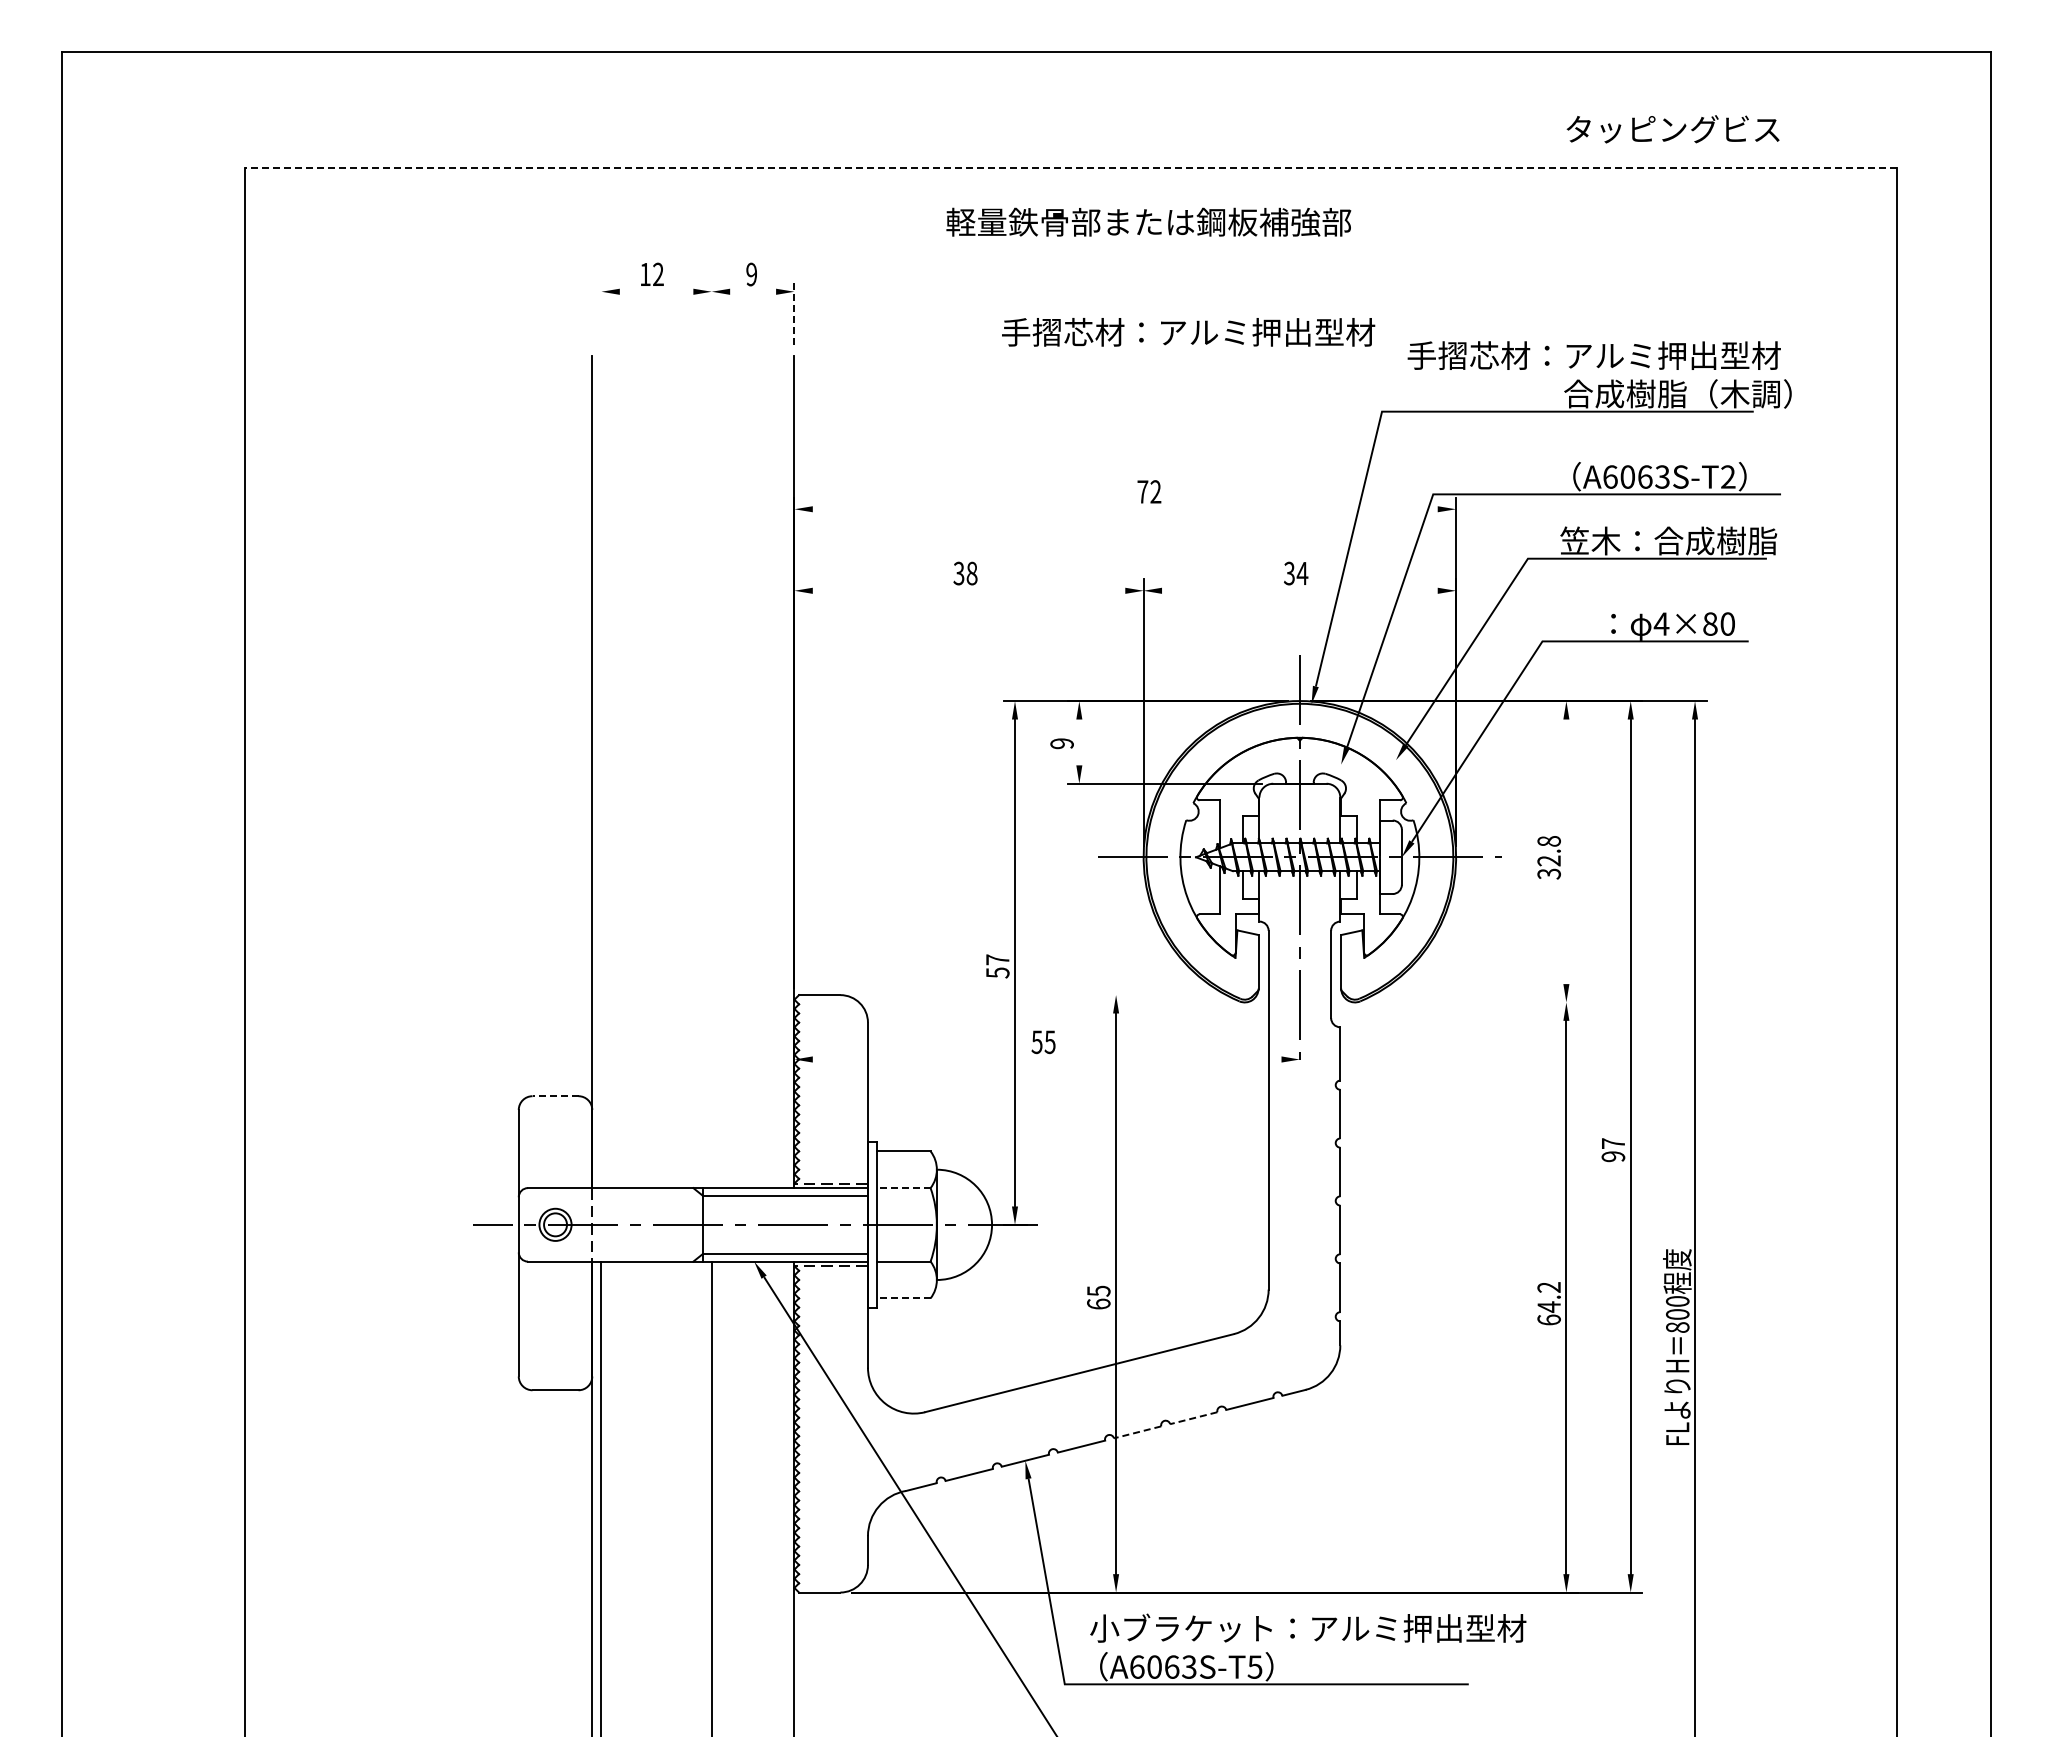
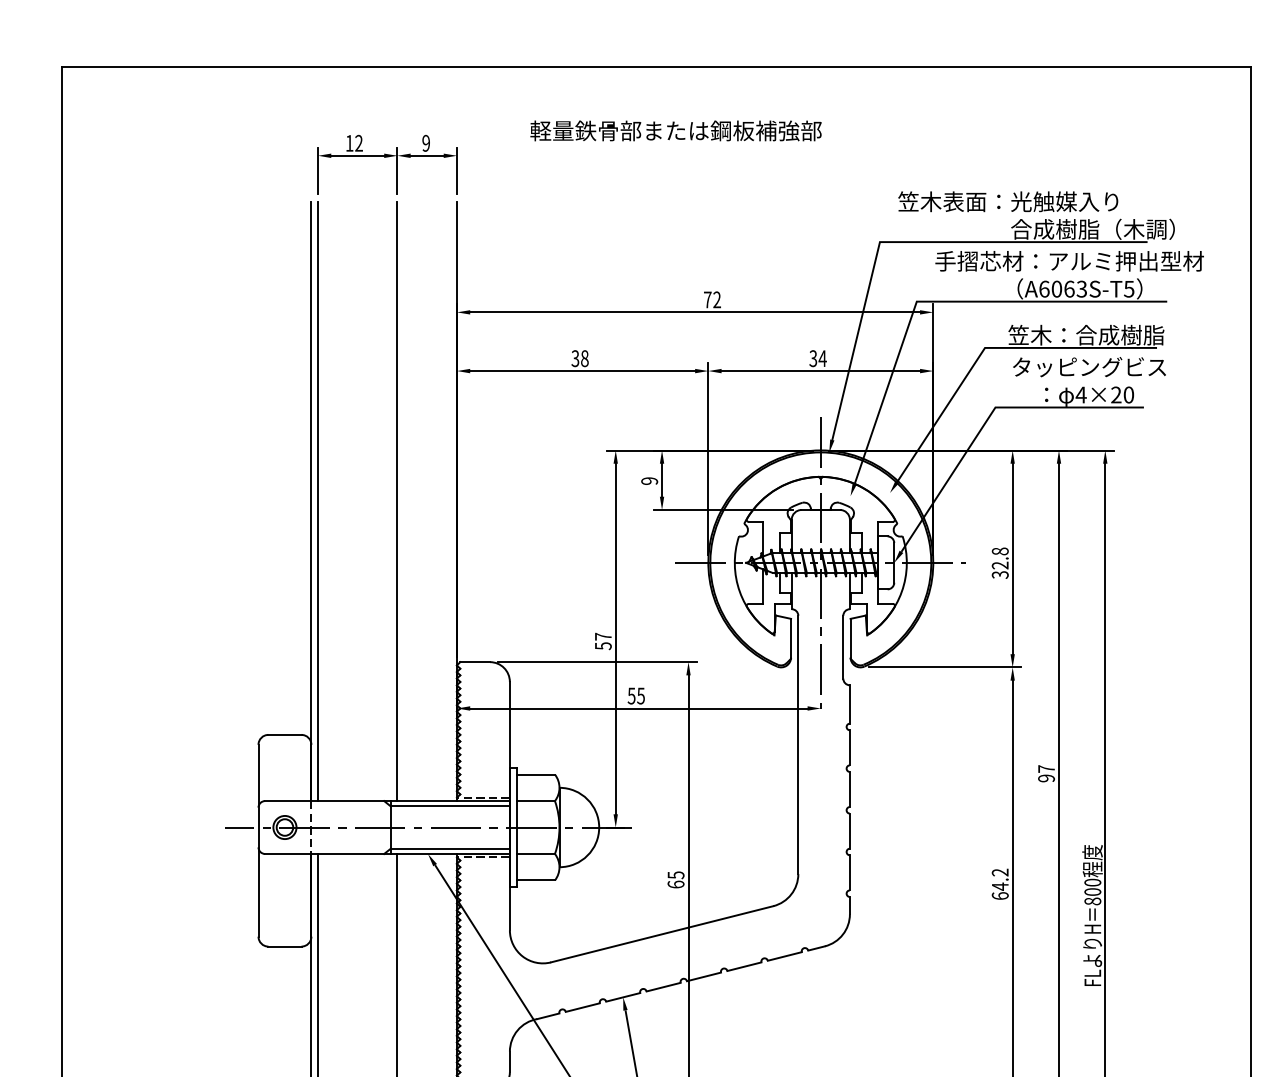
text: (1672, 129) -> (1089, 367), moved
line: (1071, 168) -> (656, 67), dashed -> solid
text: (1148, 221) -> (675, 130), moved
line: (656, 291) -> (357, 155), added
line: (753, 291) -> (427, 155), added
line: (794, 311) -> (456, 169), dashed -> solid
line: (601, 312) -> (318, 170), added
line: (711, 312) -> (397, 170), added
text: (1188, 332) -> (1069, 261), moved
text: (1593, 355) -> (1032, 201), 手摺芯材：アルミ押出型材 -> 笠木表面：光触媒入り
text: (1727, 476) -> (1128, 288), A6063S-T2 -> A6063S-T5
line: (1124, 509) -> (694, 312), added
line: (968, 590) -> (582, 370), added
line: (1299, 590) -> (820, 370), added
text: (1710, 623) -> (1116, 394), 4×80 -> 4×20
line: (1079, 742) -> (662, 480), added
line: (601, 772) -> (318, 501), added
line: (711, 772) -> (397, 501), added
line: (1566, 851) -> (1012, 558), added
line: (989, 995) -> (597, 662), added
line: (1471, 1002) -> (944, 667), added
line: (1046, 1059) -> (638, 708), added
line: (555, 1096) -> (284, 735), dashed -> solid
line: (903, 1188) -> (535, 801), dashed -> solid
line: (903, 1298) -> (535, 880), dashed -> solid
line: (1193, 1418) -> (744, 966), dashed -> solid
line: (1137, 1432) -> (703, 977), dashed -> solid

